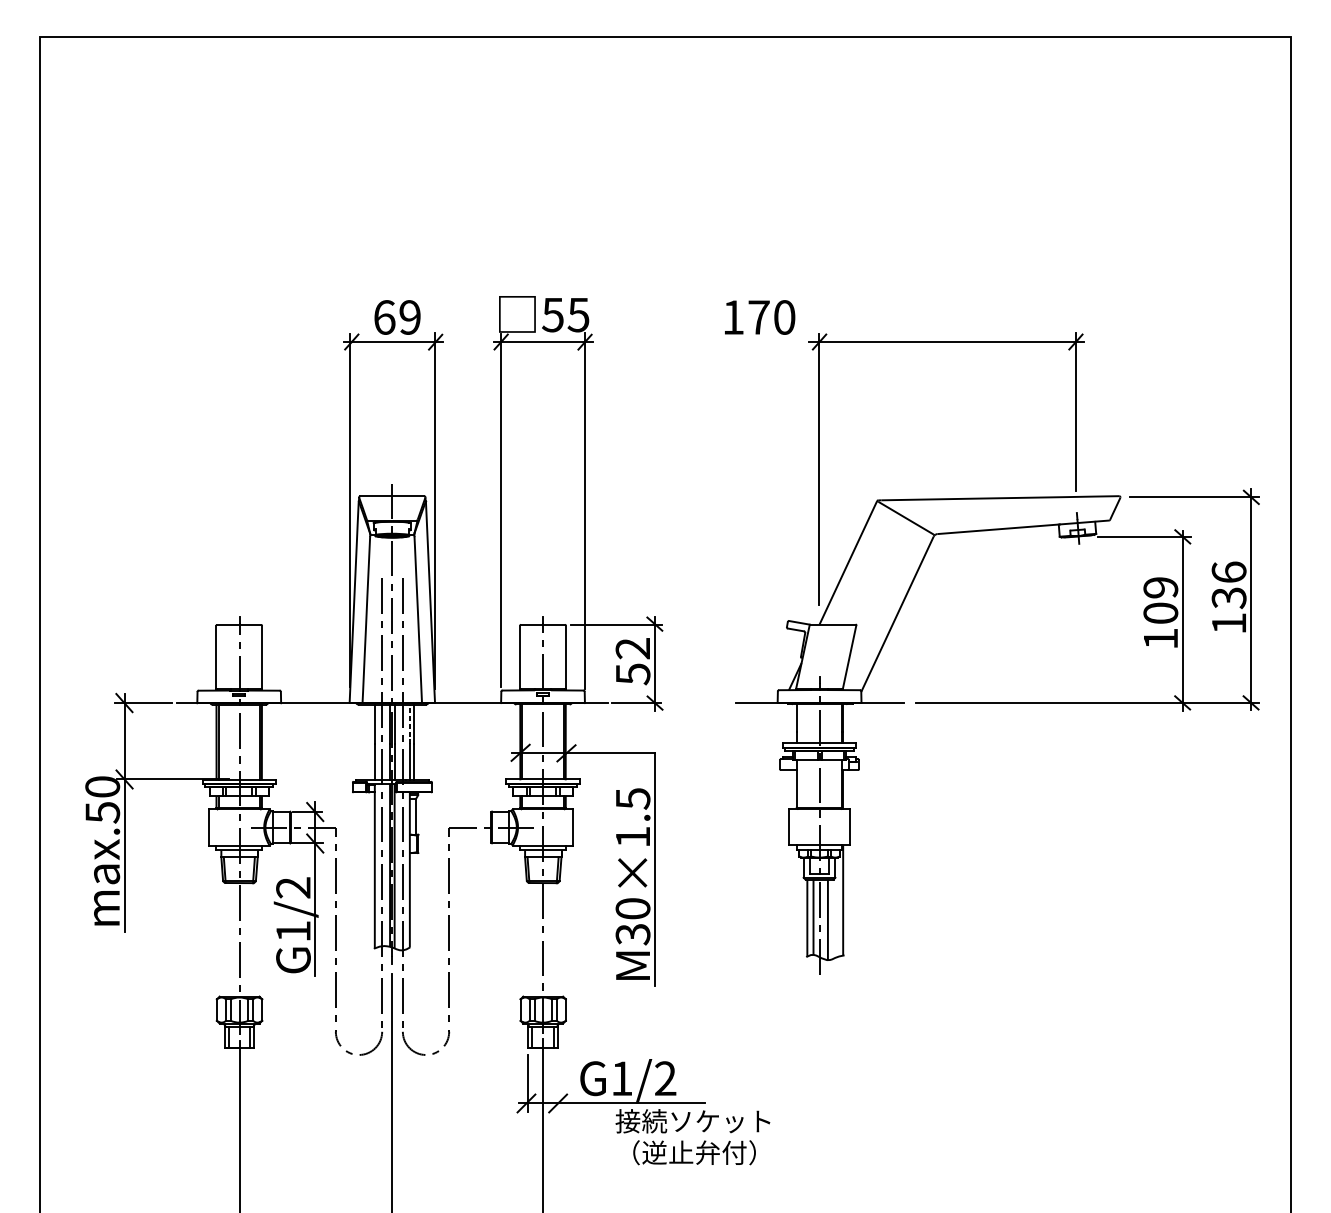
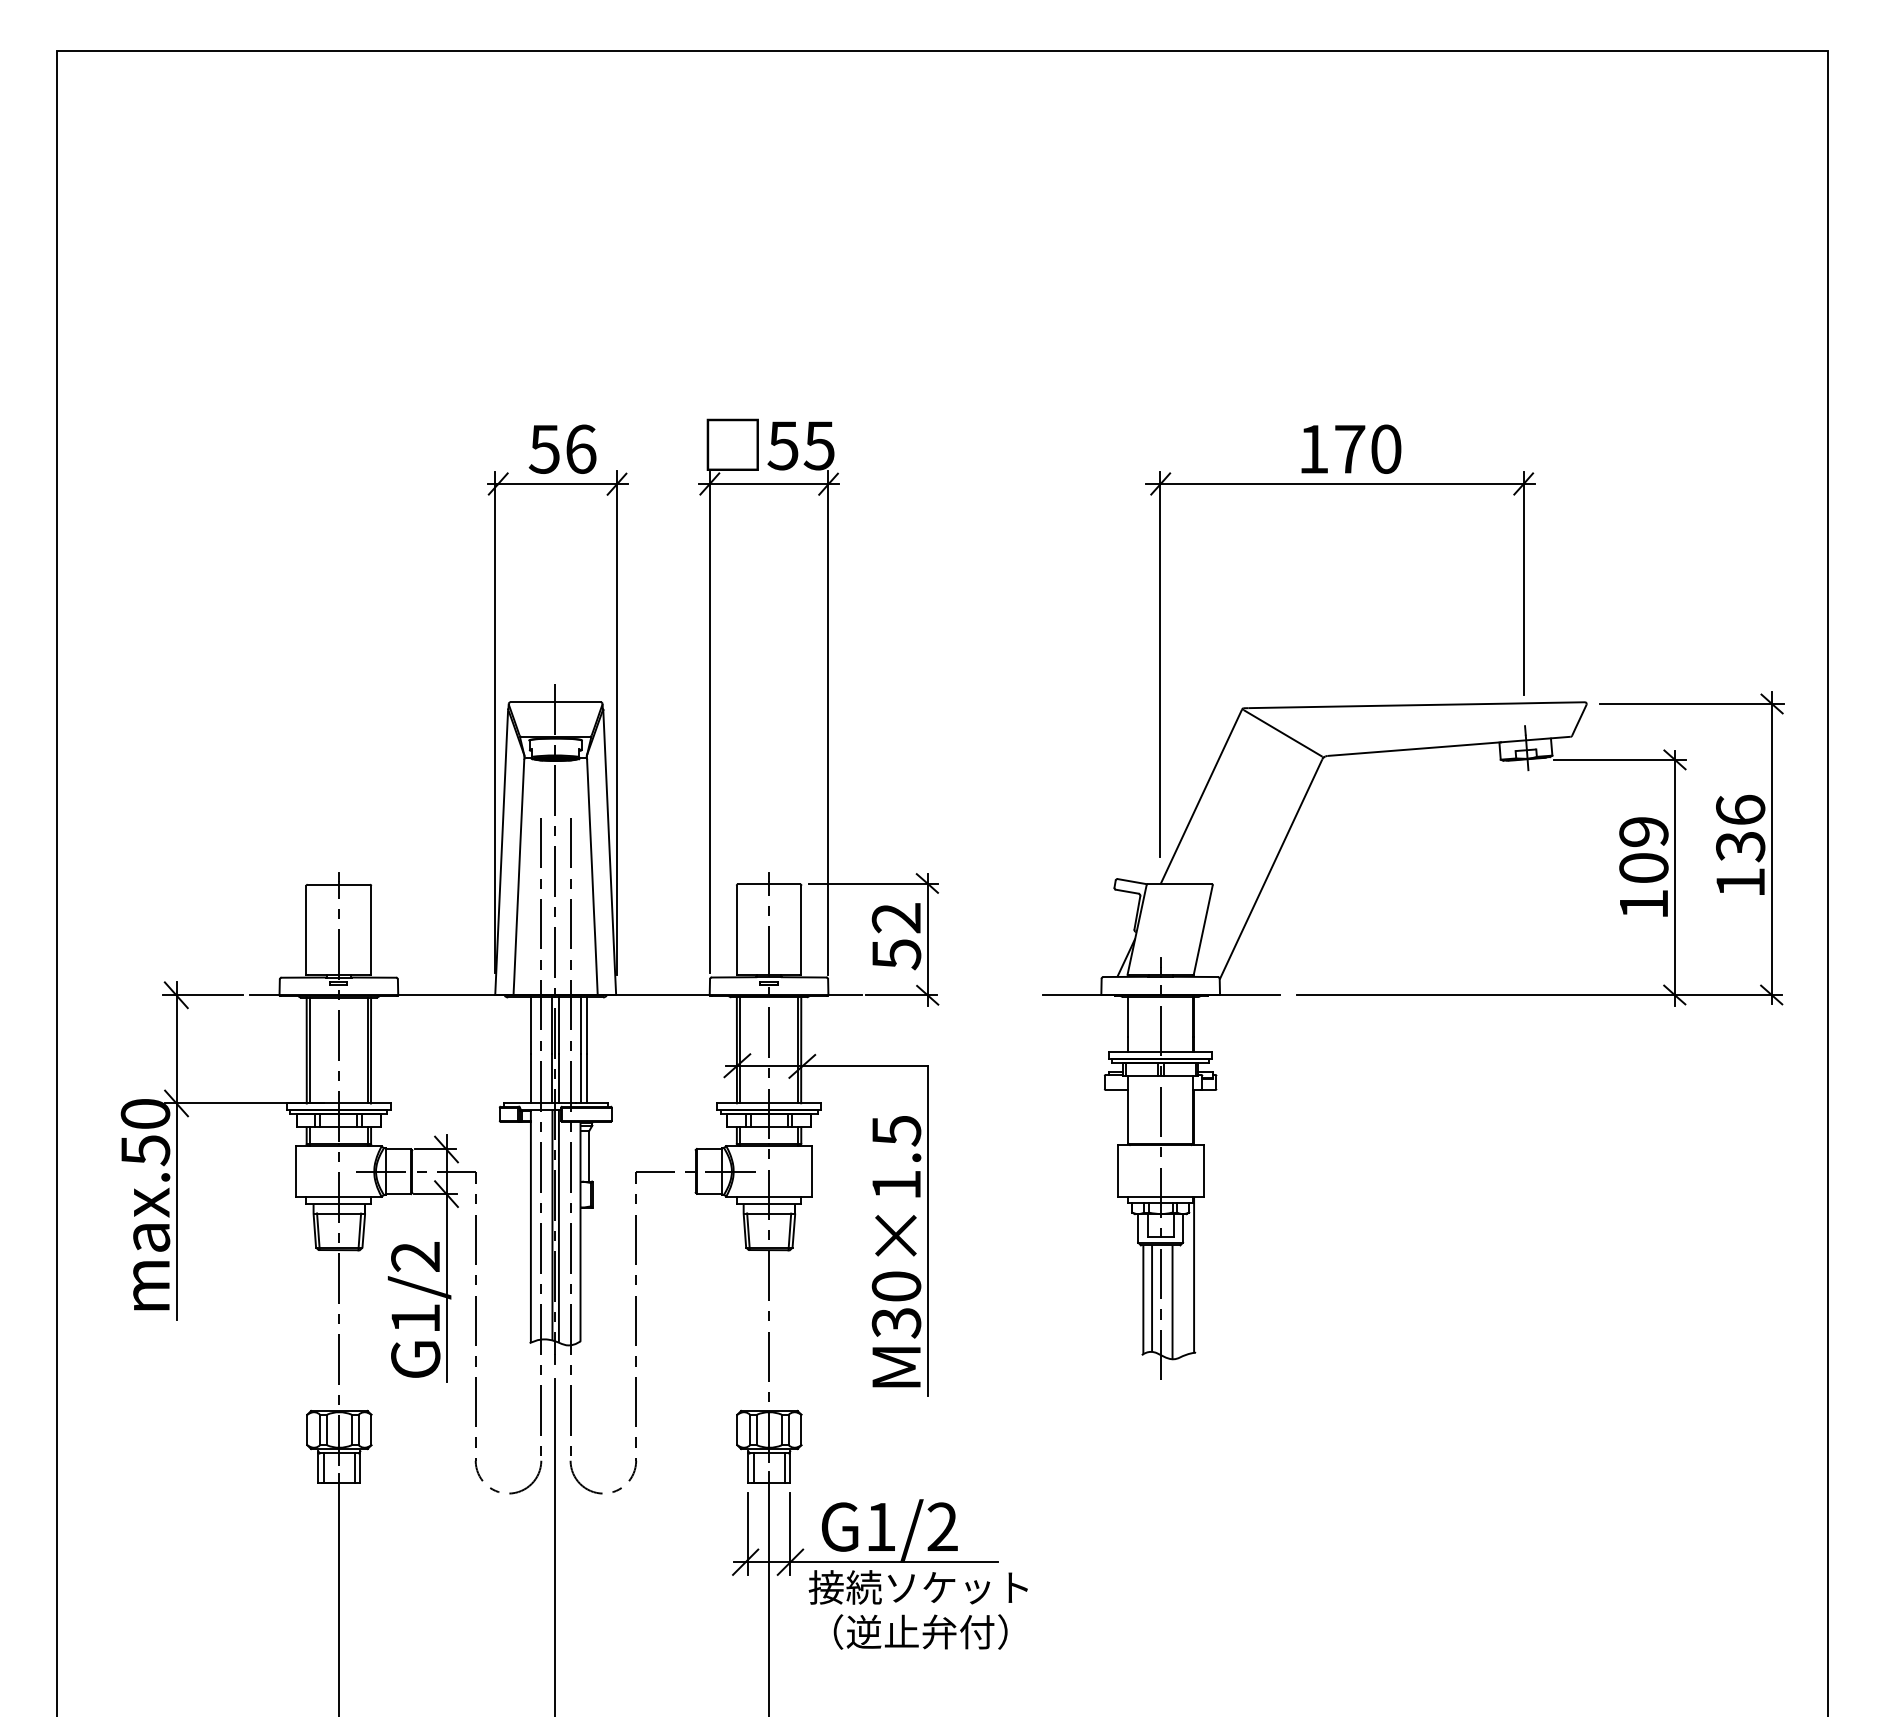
text: (397, 316) -> (562, 448), 69 -> 56
text: (760, 316) -> (1351, 448), moved
line: (409, 724) -> (580, 1025), dashed -> solid
line: (558, 1083) -> (790, 1533), added
text: (692, 1136) -> (917, 1609), moved

